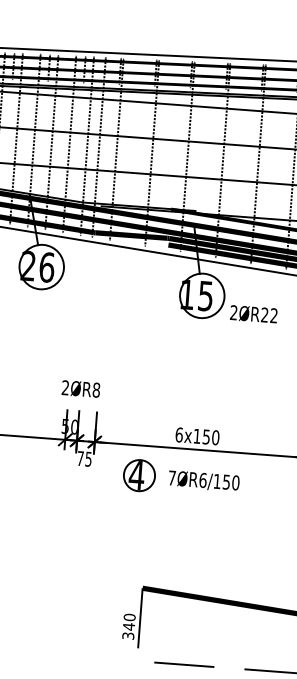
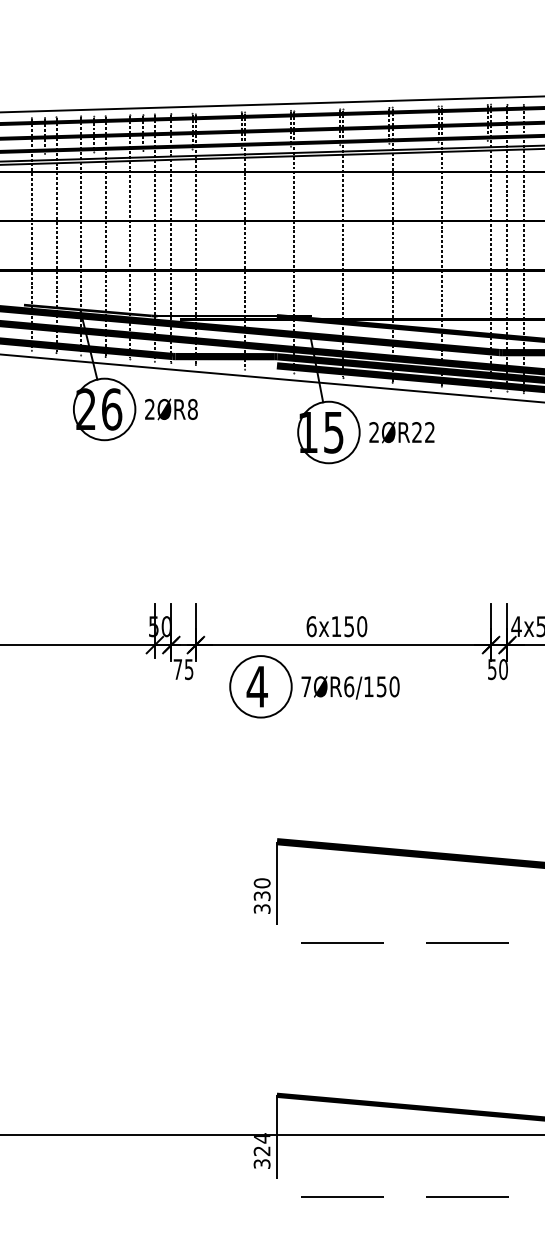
text: (253, 314) -> (401, 432), moved
text: (81, 389) -> (171, 409), moved
circle: (139, 475) -> (260, 686), size x1.43
text: (128, 626) -> (261, 895), 340 -> 330

